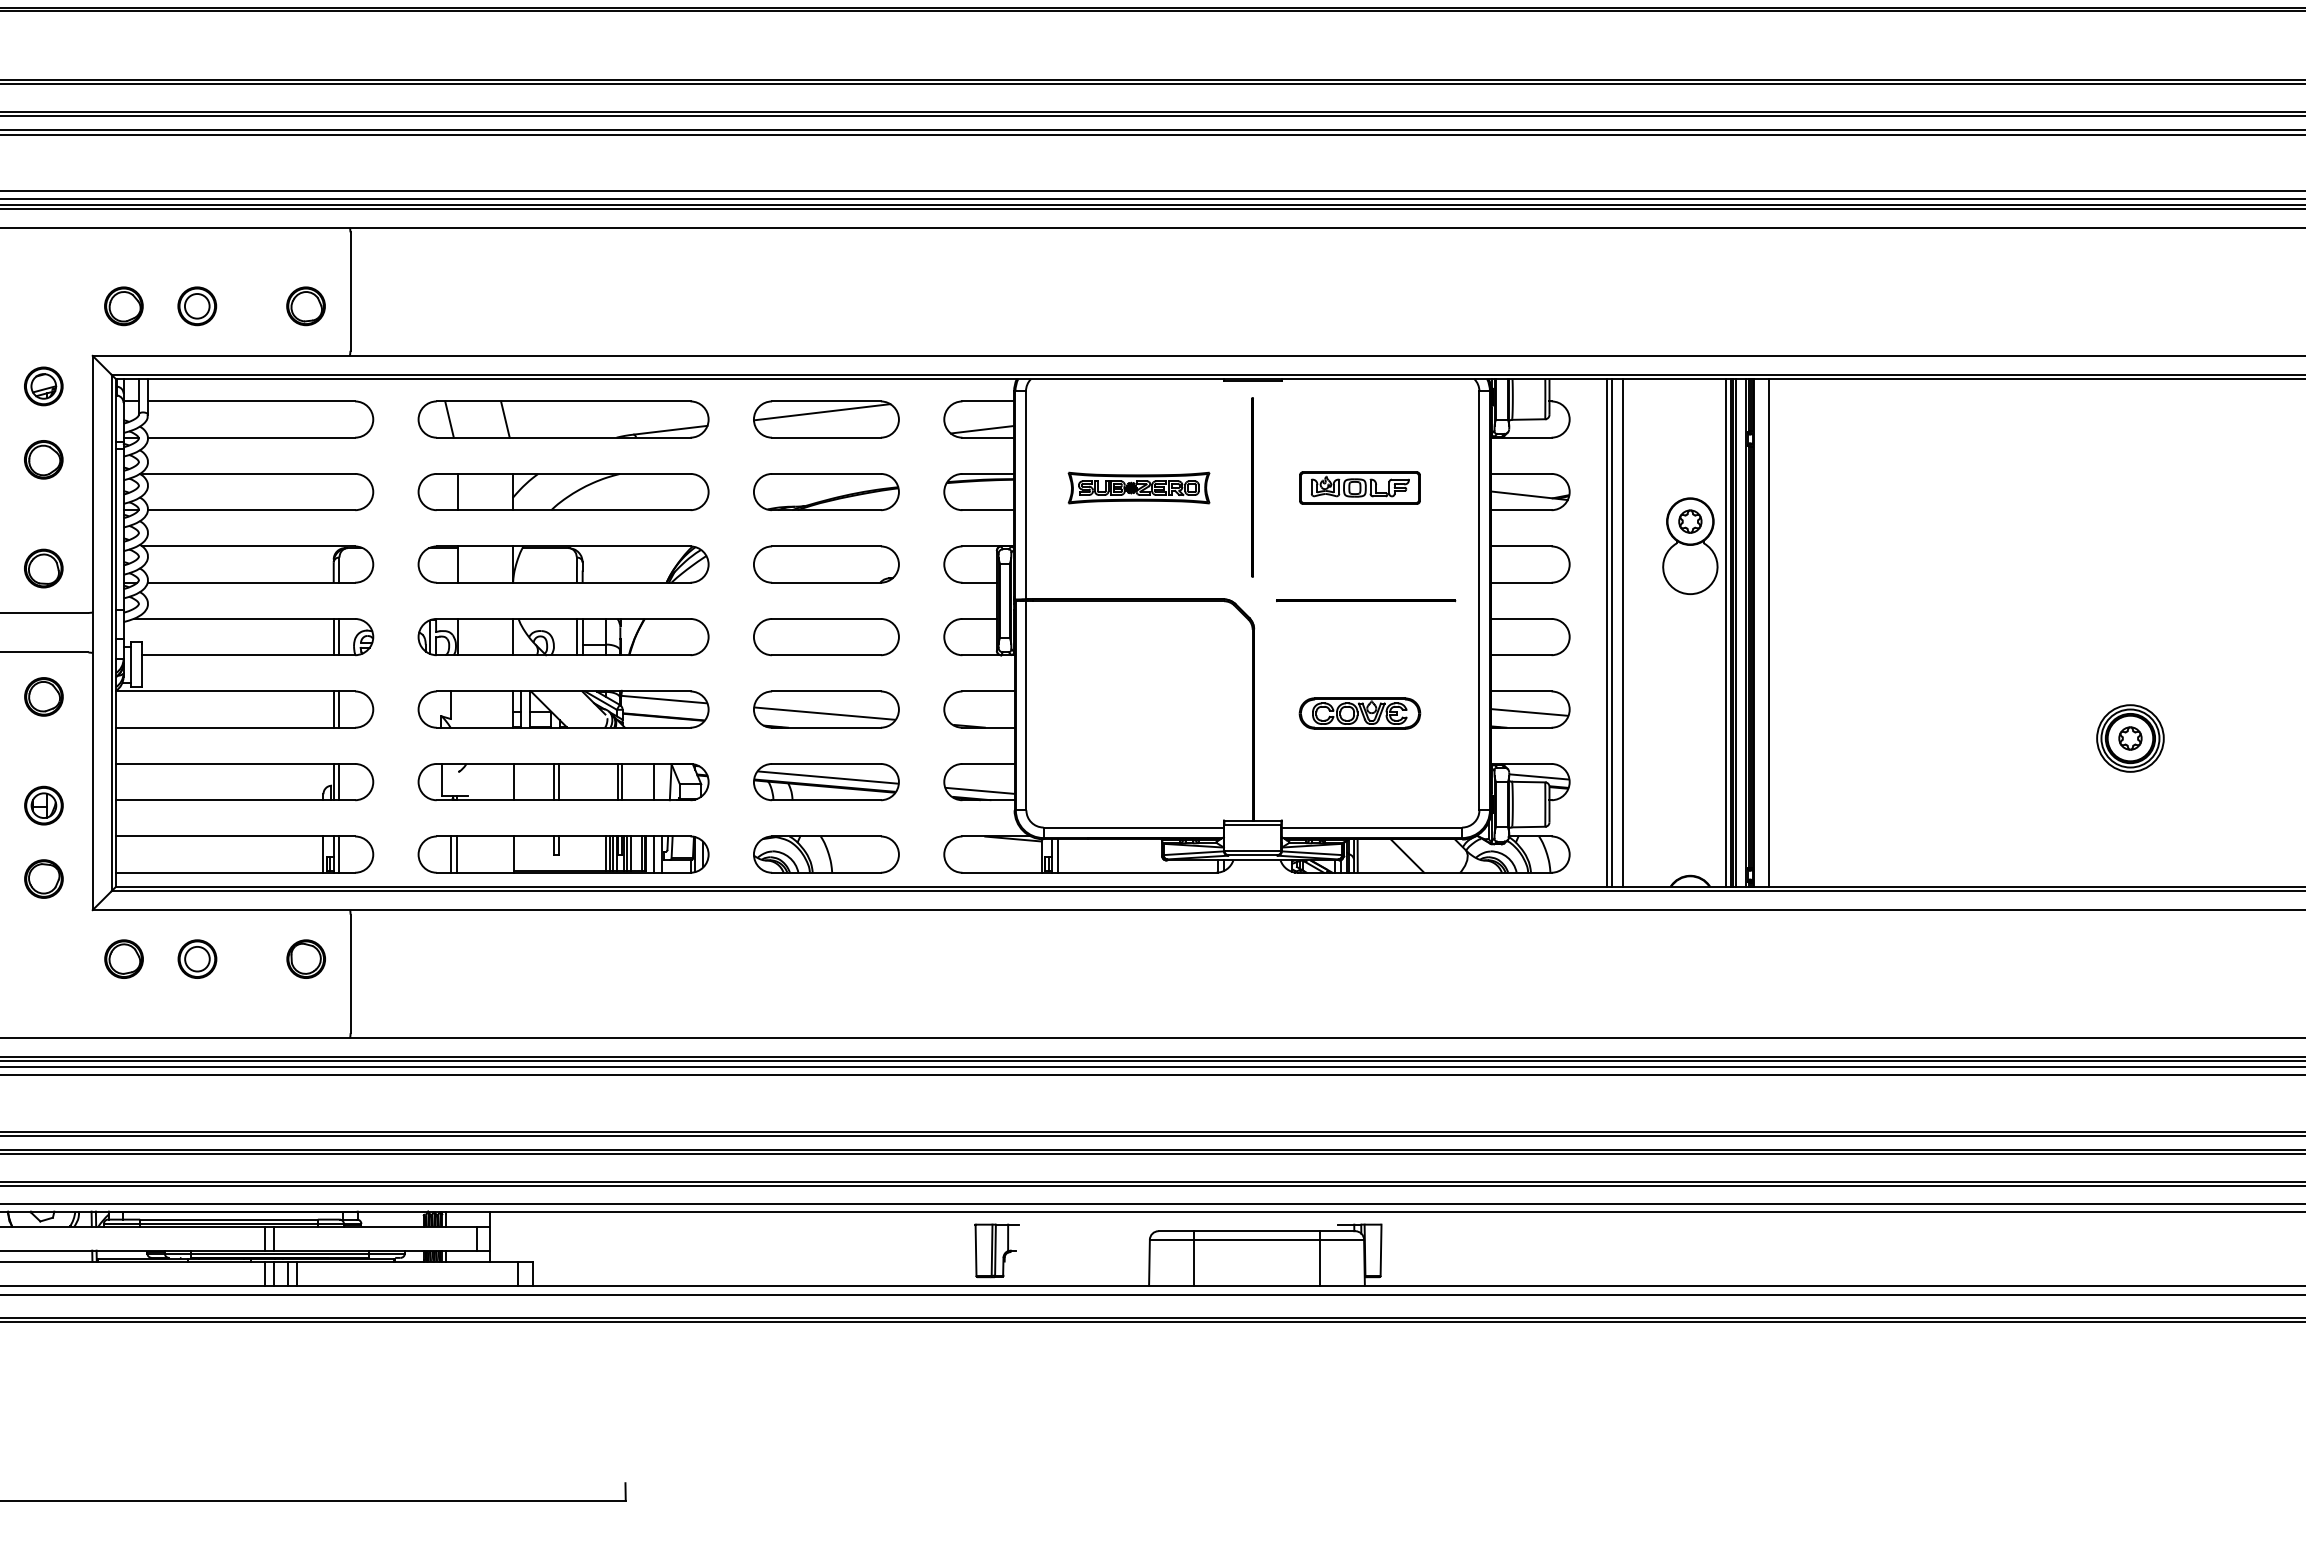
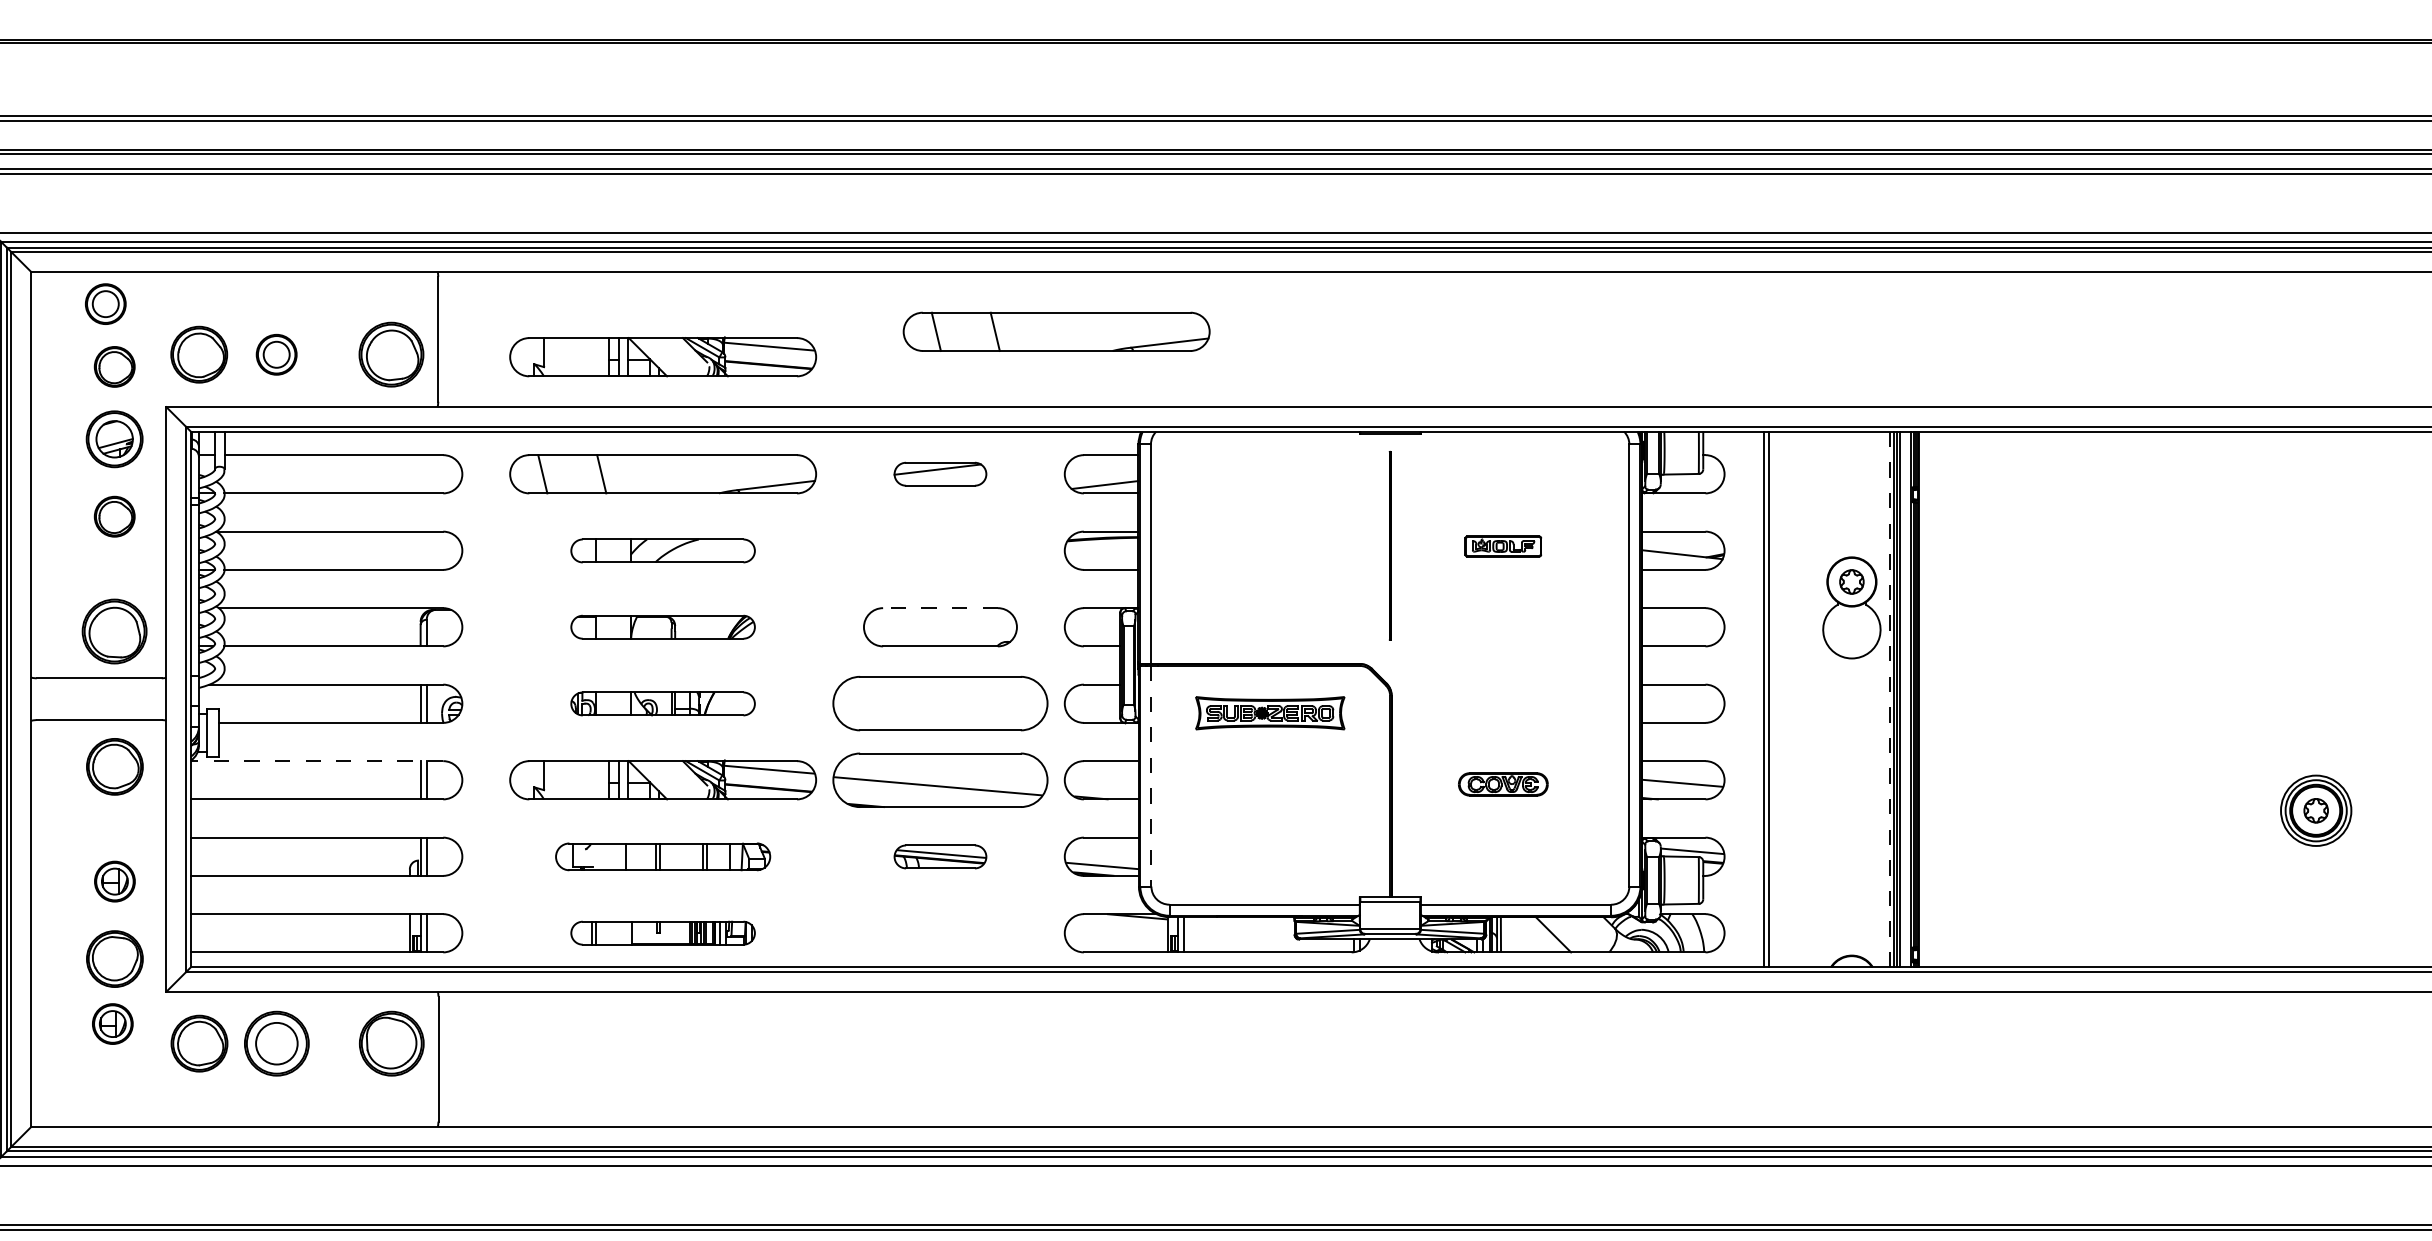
part: (35, 258) -> (106, 304), added
part: (936, 284) -> (1056, 331), added
part: (123, 306) -> (198, 354), size x1.4
part: (305, 306) -> (390, 354), size x1.6
part: (563, 307) -> (663, 356), added
part: (43, 317) -> (114, 366), added
part: (43, 386) -> (114, 439), size x1.4
part: (826, 419) -> (940, 474), size x0.6
part: (1138, 487) -> (1269, 712), moved
part: (1359, 487) -> (1502, 545), size x0.6
part: (563, 492) -> (663, 551), size x0.6
part: (826, 492) -> (940, 551), removed
line: (825, 546) -> (939, 608), solid -> dashed
part: (563, 564) -> (663, 627), size x0.6
part: (43, 568) -> (114, 631), size x1.6
line: (1366, 600) -> (1510, 665), removed
line: (1622, 632) -> (1780, 698), removed
line: (1768, 632) -> (1934, 698), removed
line: (1726, 633) -> (1890, 699), solid -> dashed
part: (563, 637) -> (663, 704), size x0.6
part: (826, 637) -> (940, 704), size x1.4
line: (235, 691) -> (317, 761), solid -> dashed
part: (43, 696) -> (114, 766), size x1.4
line: (1026, 705) -> (1151, 775), solid -> dashed
part: (826, 709) -> (940, 780), size x1.4
part: (1359, 713) -> (1502, 784), size x0.7
part: (563, 782) -> (663, 857), size x0.7
part: (826, 782) -> (940, 857), size x0.6
part: (563, 854) -> (663, 933), size x0.6
part: (826, 854) -> (940, 933), removed
part: (43, 878) -> (114, 958), size x1.4
part: (41, 940) -> (112, 1023), added
part: (123, 958) -> (198, 1042), size x1.4
part: (197, 958) -> (276, 1042), size x1.6
part: (305, 958) -> (390, 1042), size x1.6

